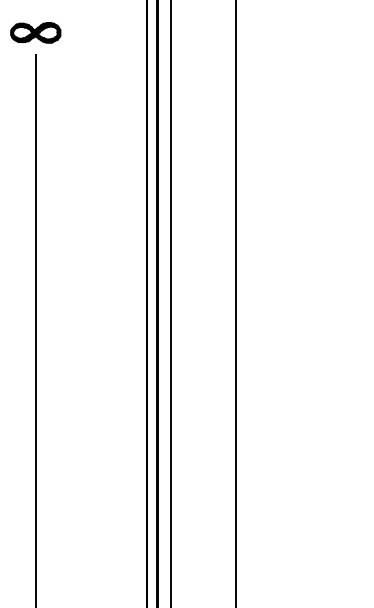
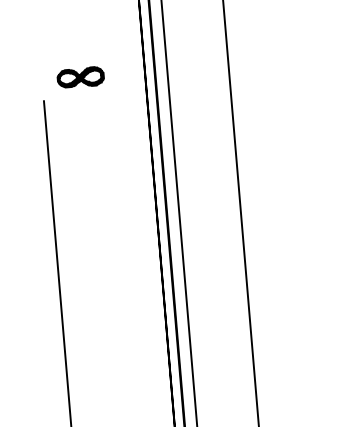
part: (35, 32) -> (80, 77), moved

